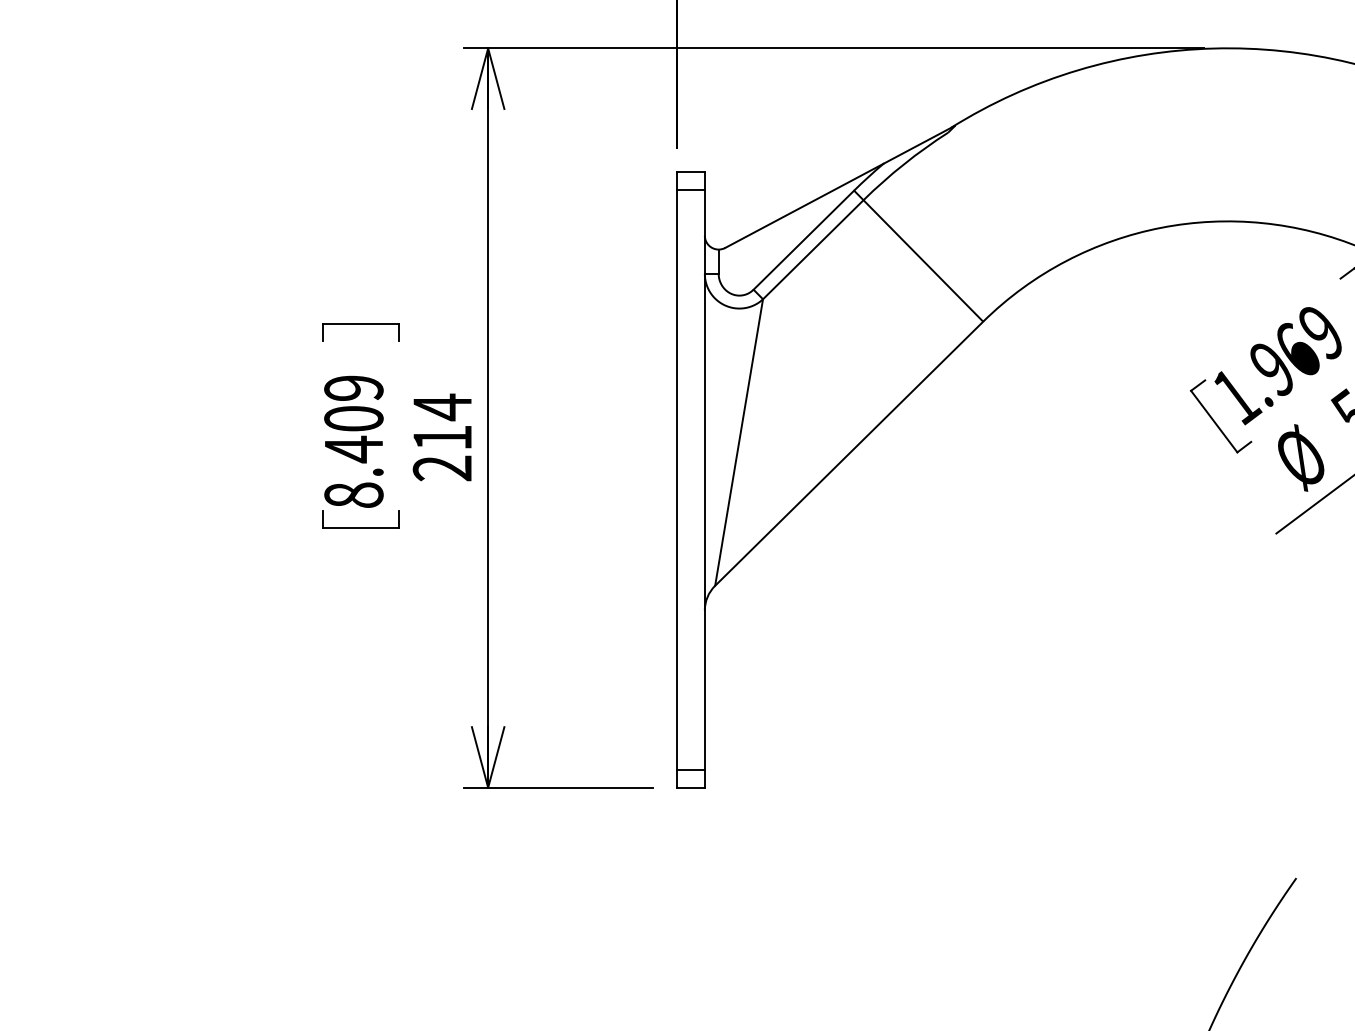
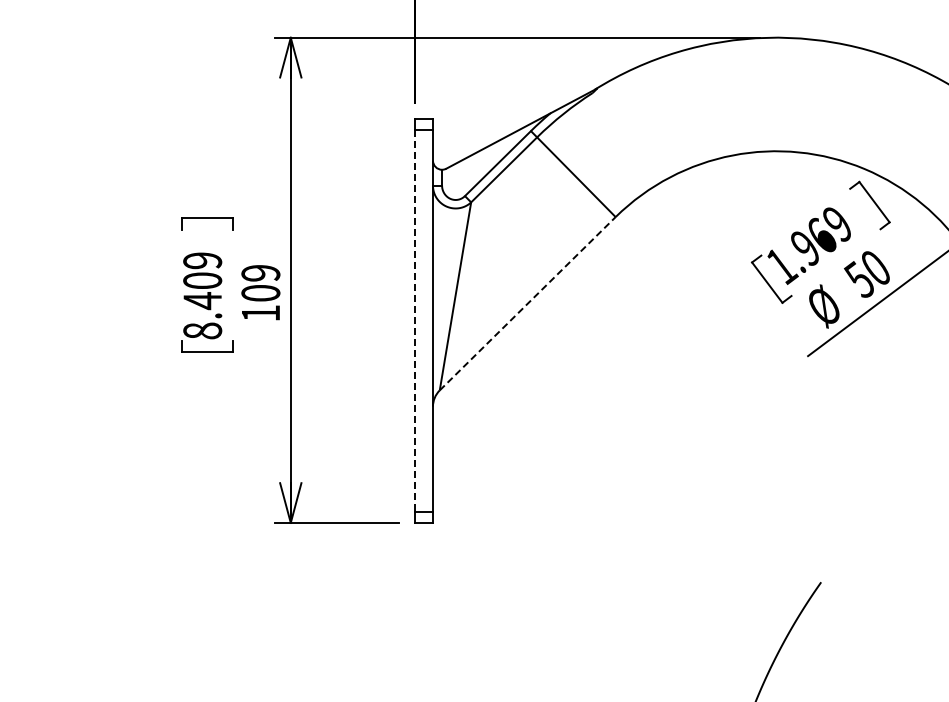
text: (441, 436) -> (260, 292), 214 -> 109
line: (850, 453) -> (528, 303), solid -> dashed
line: (676, 479) -> (414, 320), solid -> dashed

